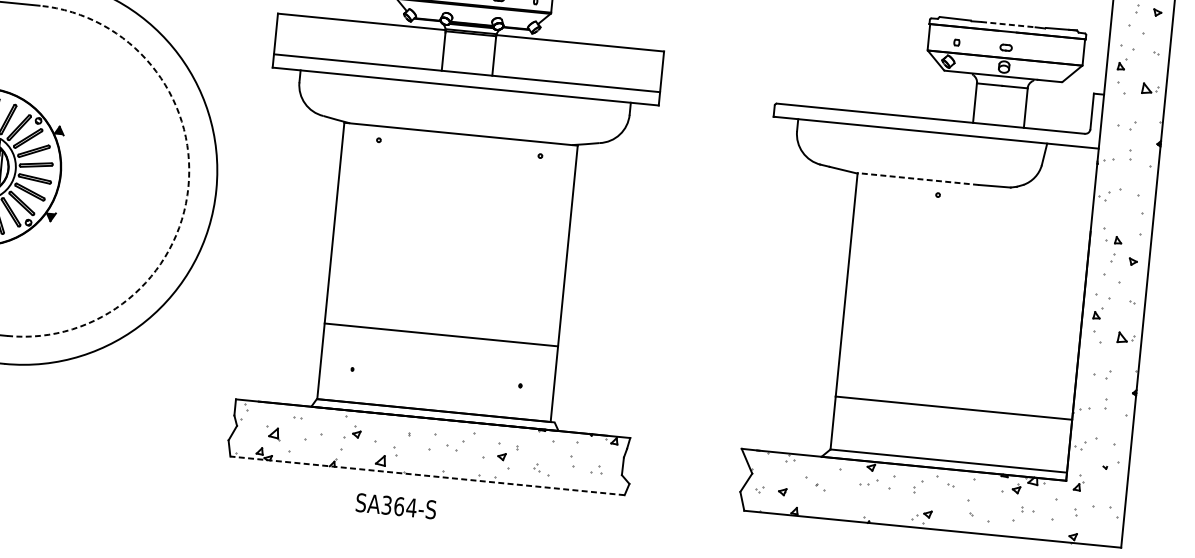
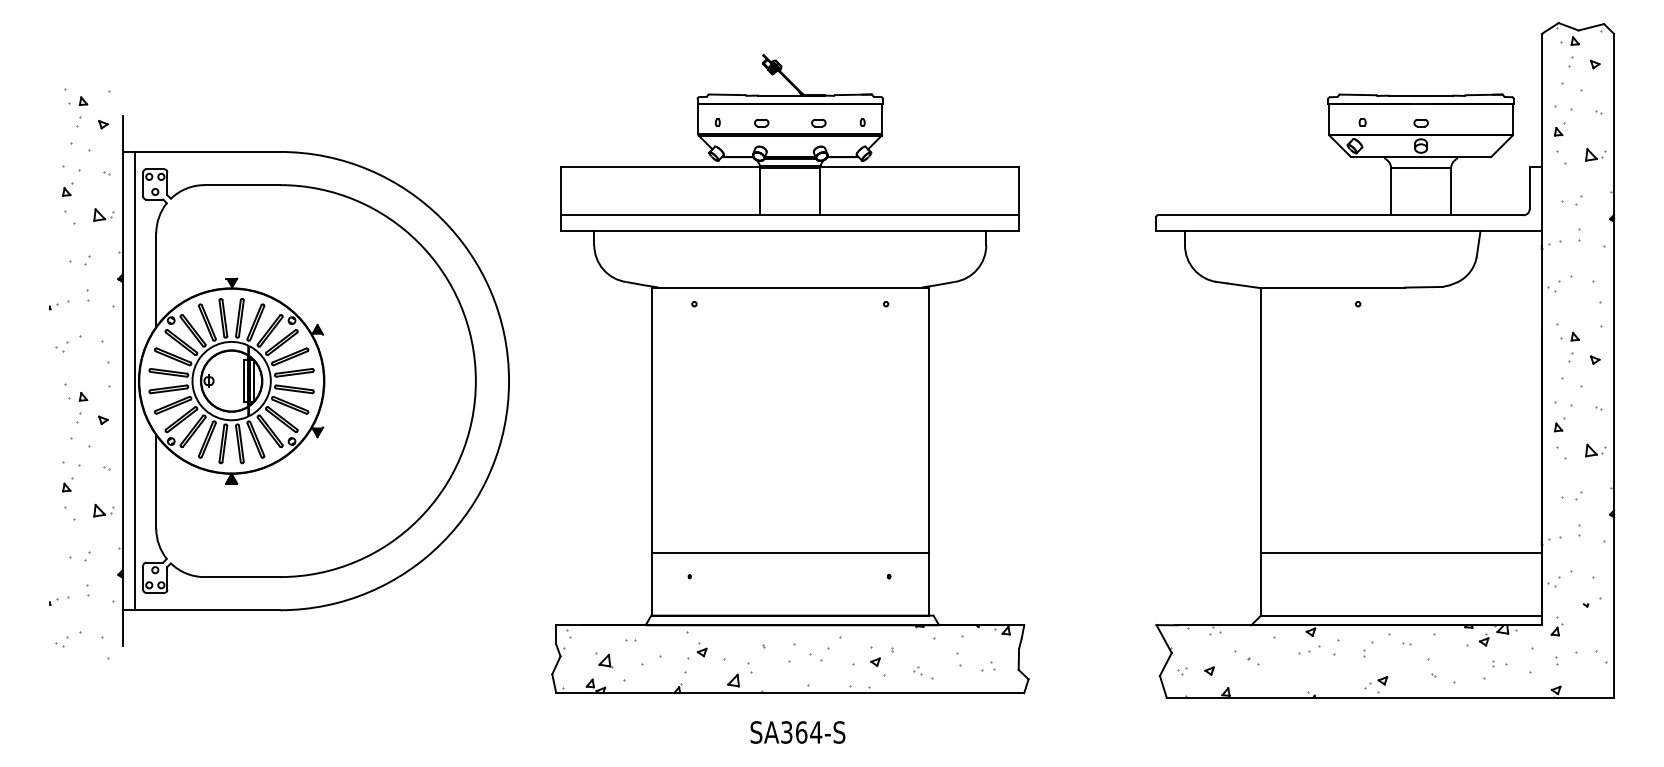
line: (1008, 24) -> (1421, 95), dashed -> solid
line: (918, 179) -> (1333, 287), dashed -> solid
arc: (188, 187) -> (475, 381), dashed -> solid
line: (440, 334) -> (789, 552), moved
line: (426, 476) -> (789, 693), dashed -> solid
text: (395, 506) -> (797, 732), moved

